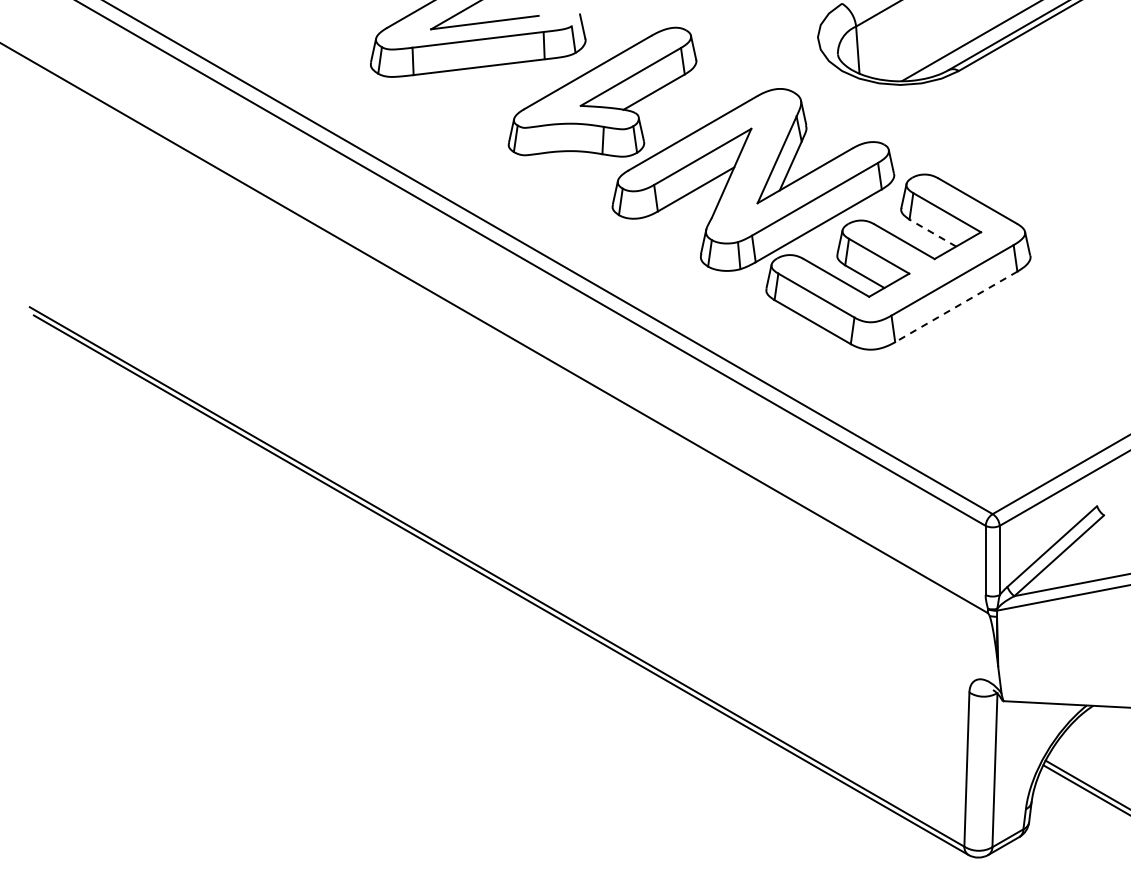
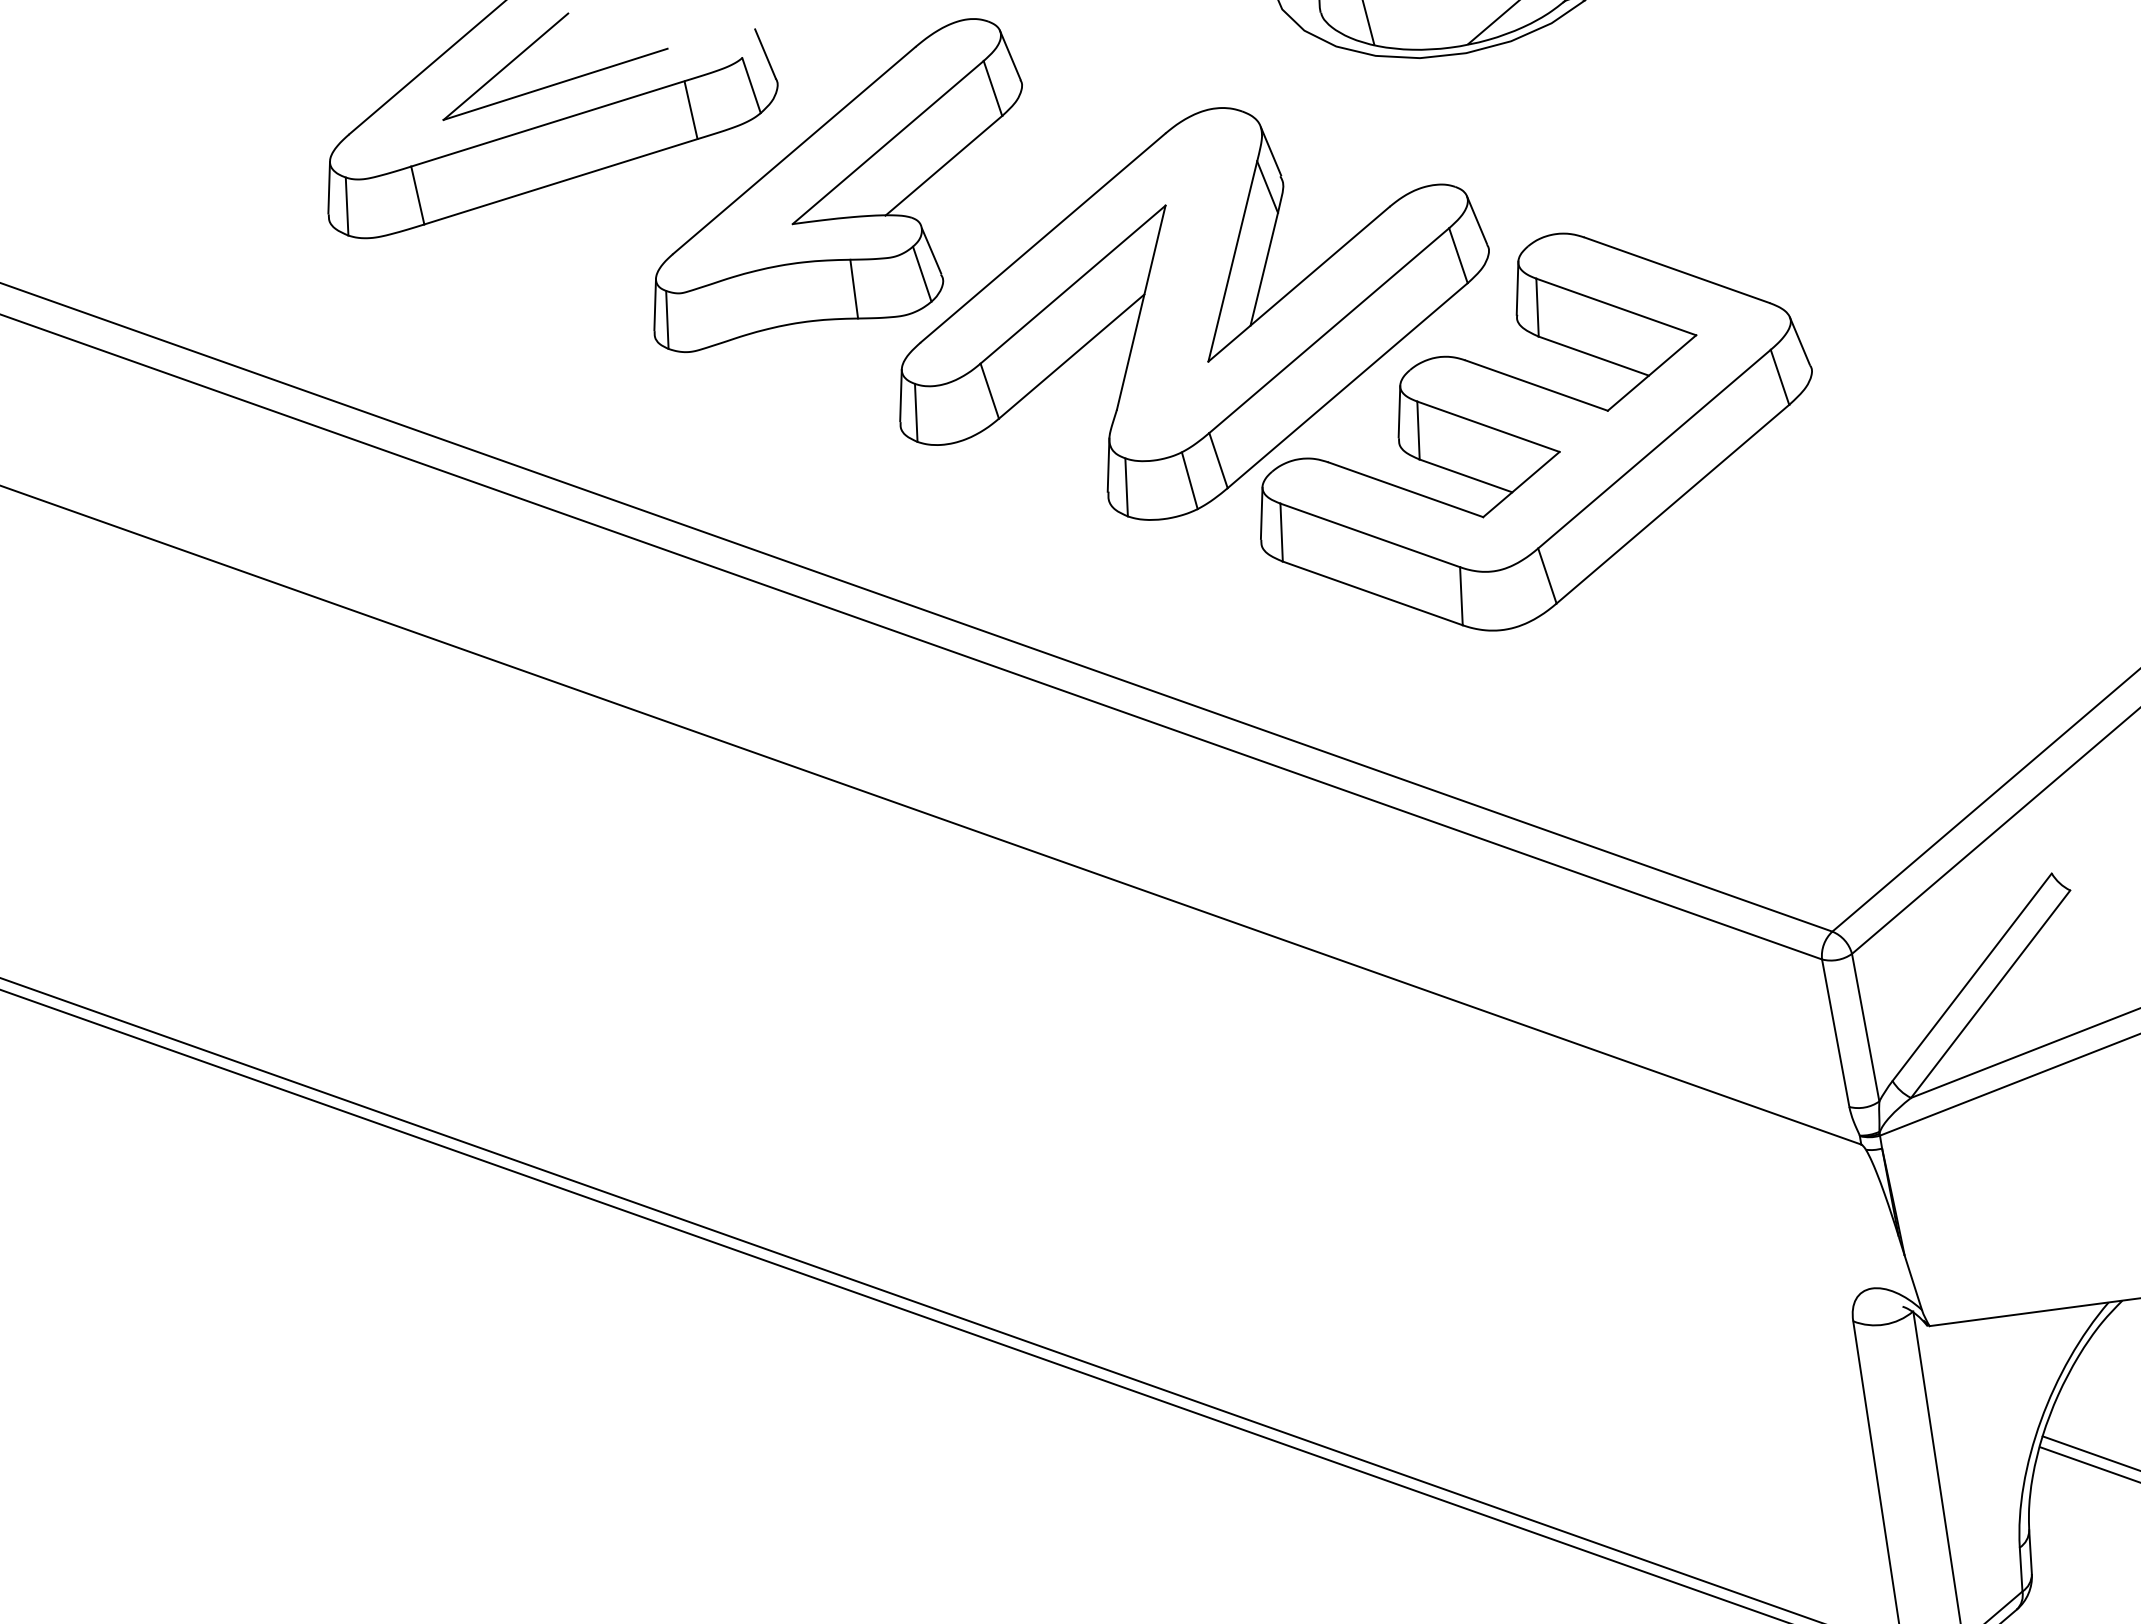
line: (932, 233) -> (1593, 357), dashed -> solid
line: (956, 306) -> (1673, 503), dashed -> solid

